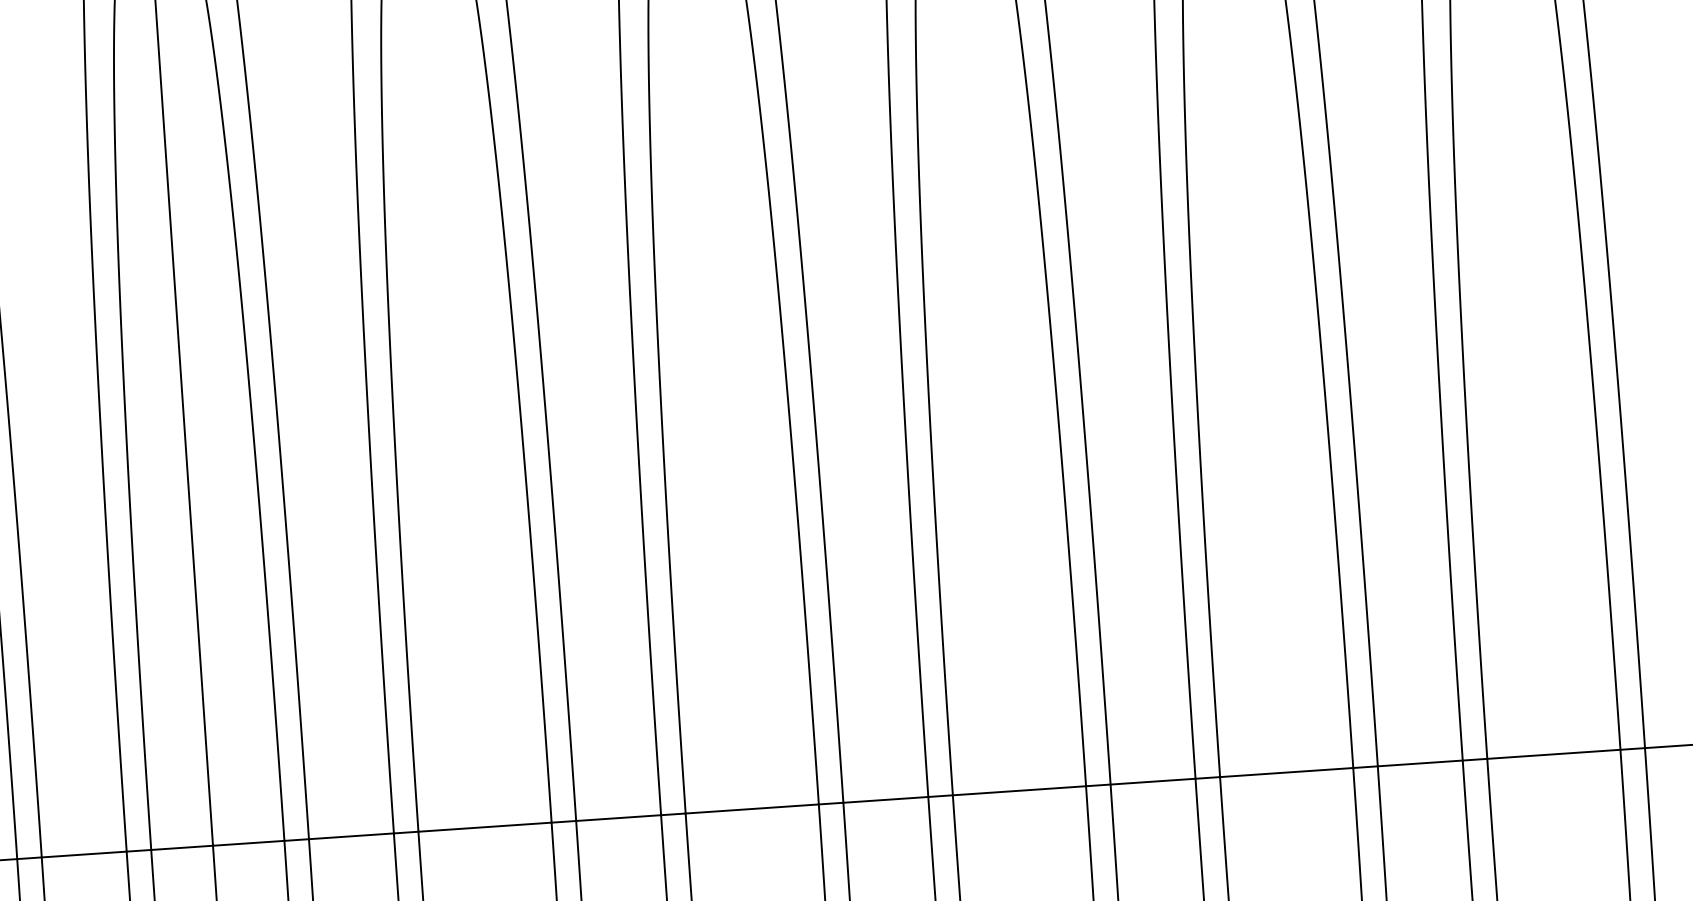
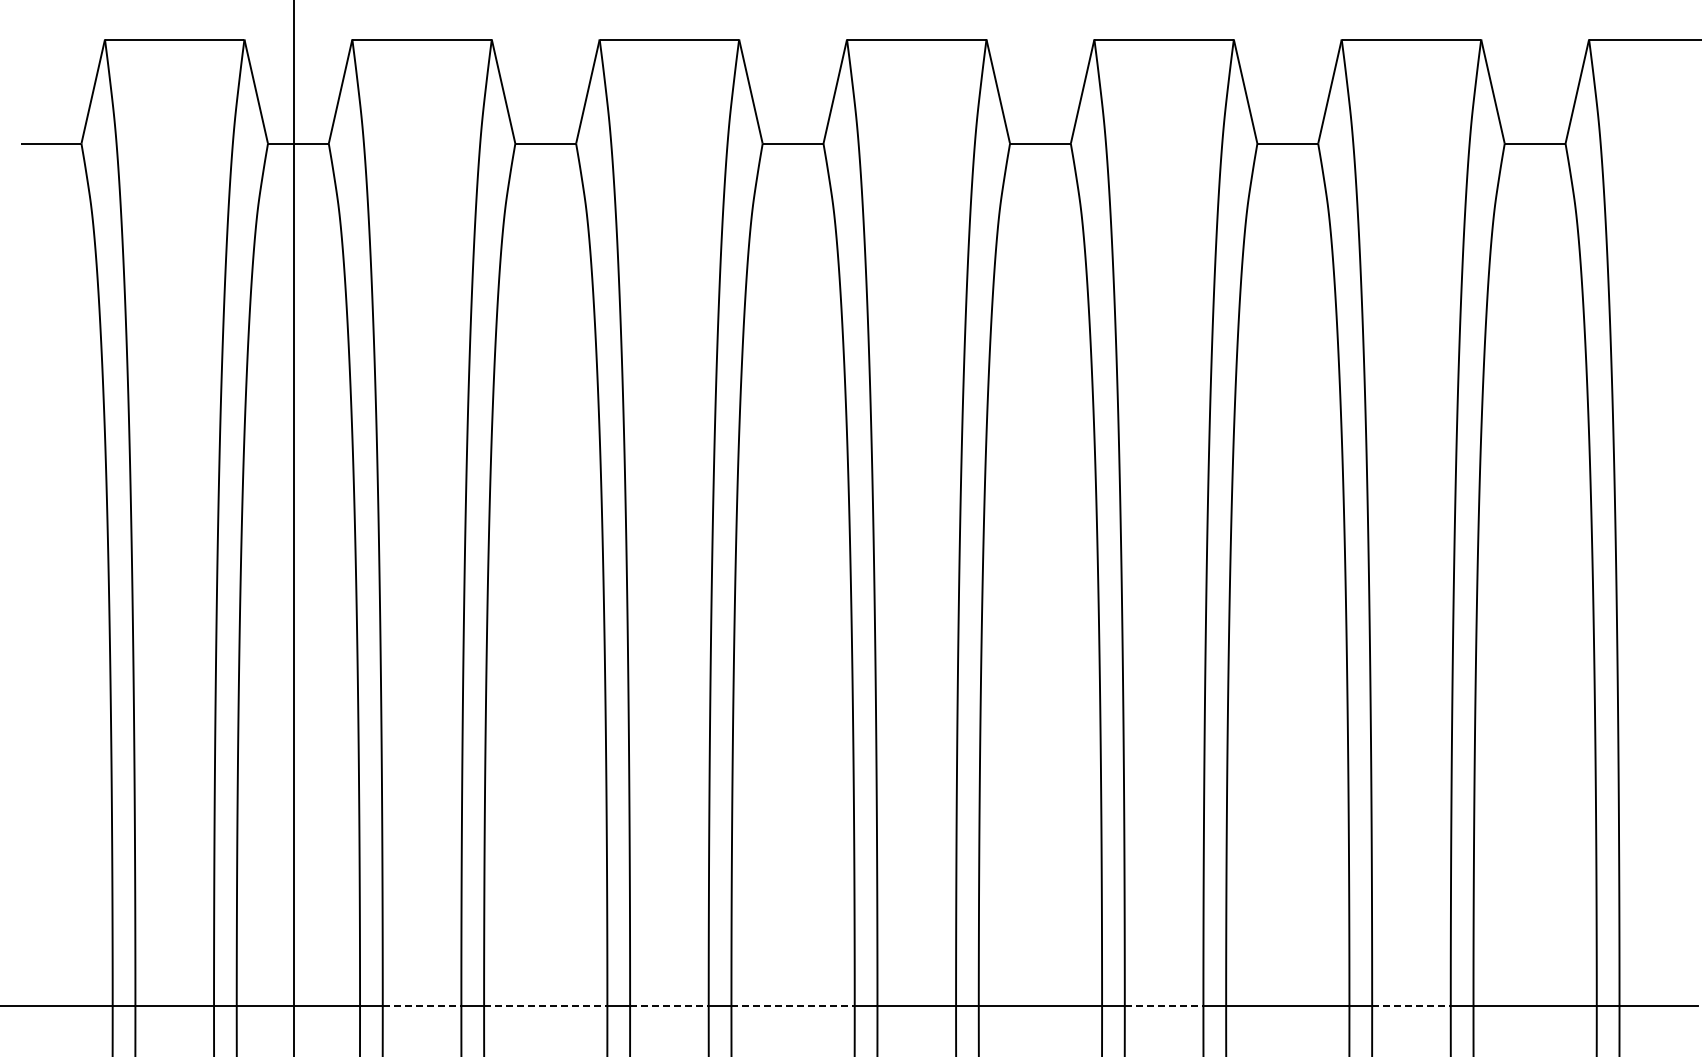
line: (1420, 763) -> (1411, 1005), solid -> dashed
line: (1153, 781) -> (1164, 1005), solid -> dashed
line: (752, 808) -> (793, 1005), solid -> dashed
line: (618, 817) -> (669, 1005), solid -> dashed
line: (484, 826) -> (545, 1005), solid -> dashed
line: (351, 836) -> (422, 1005), solid -> dashed

